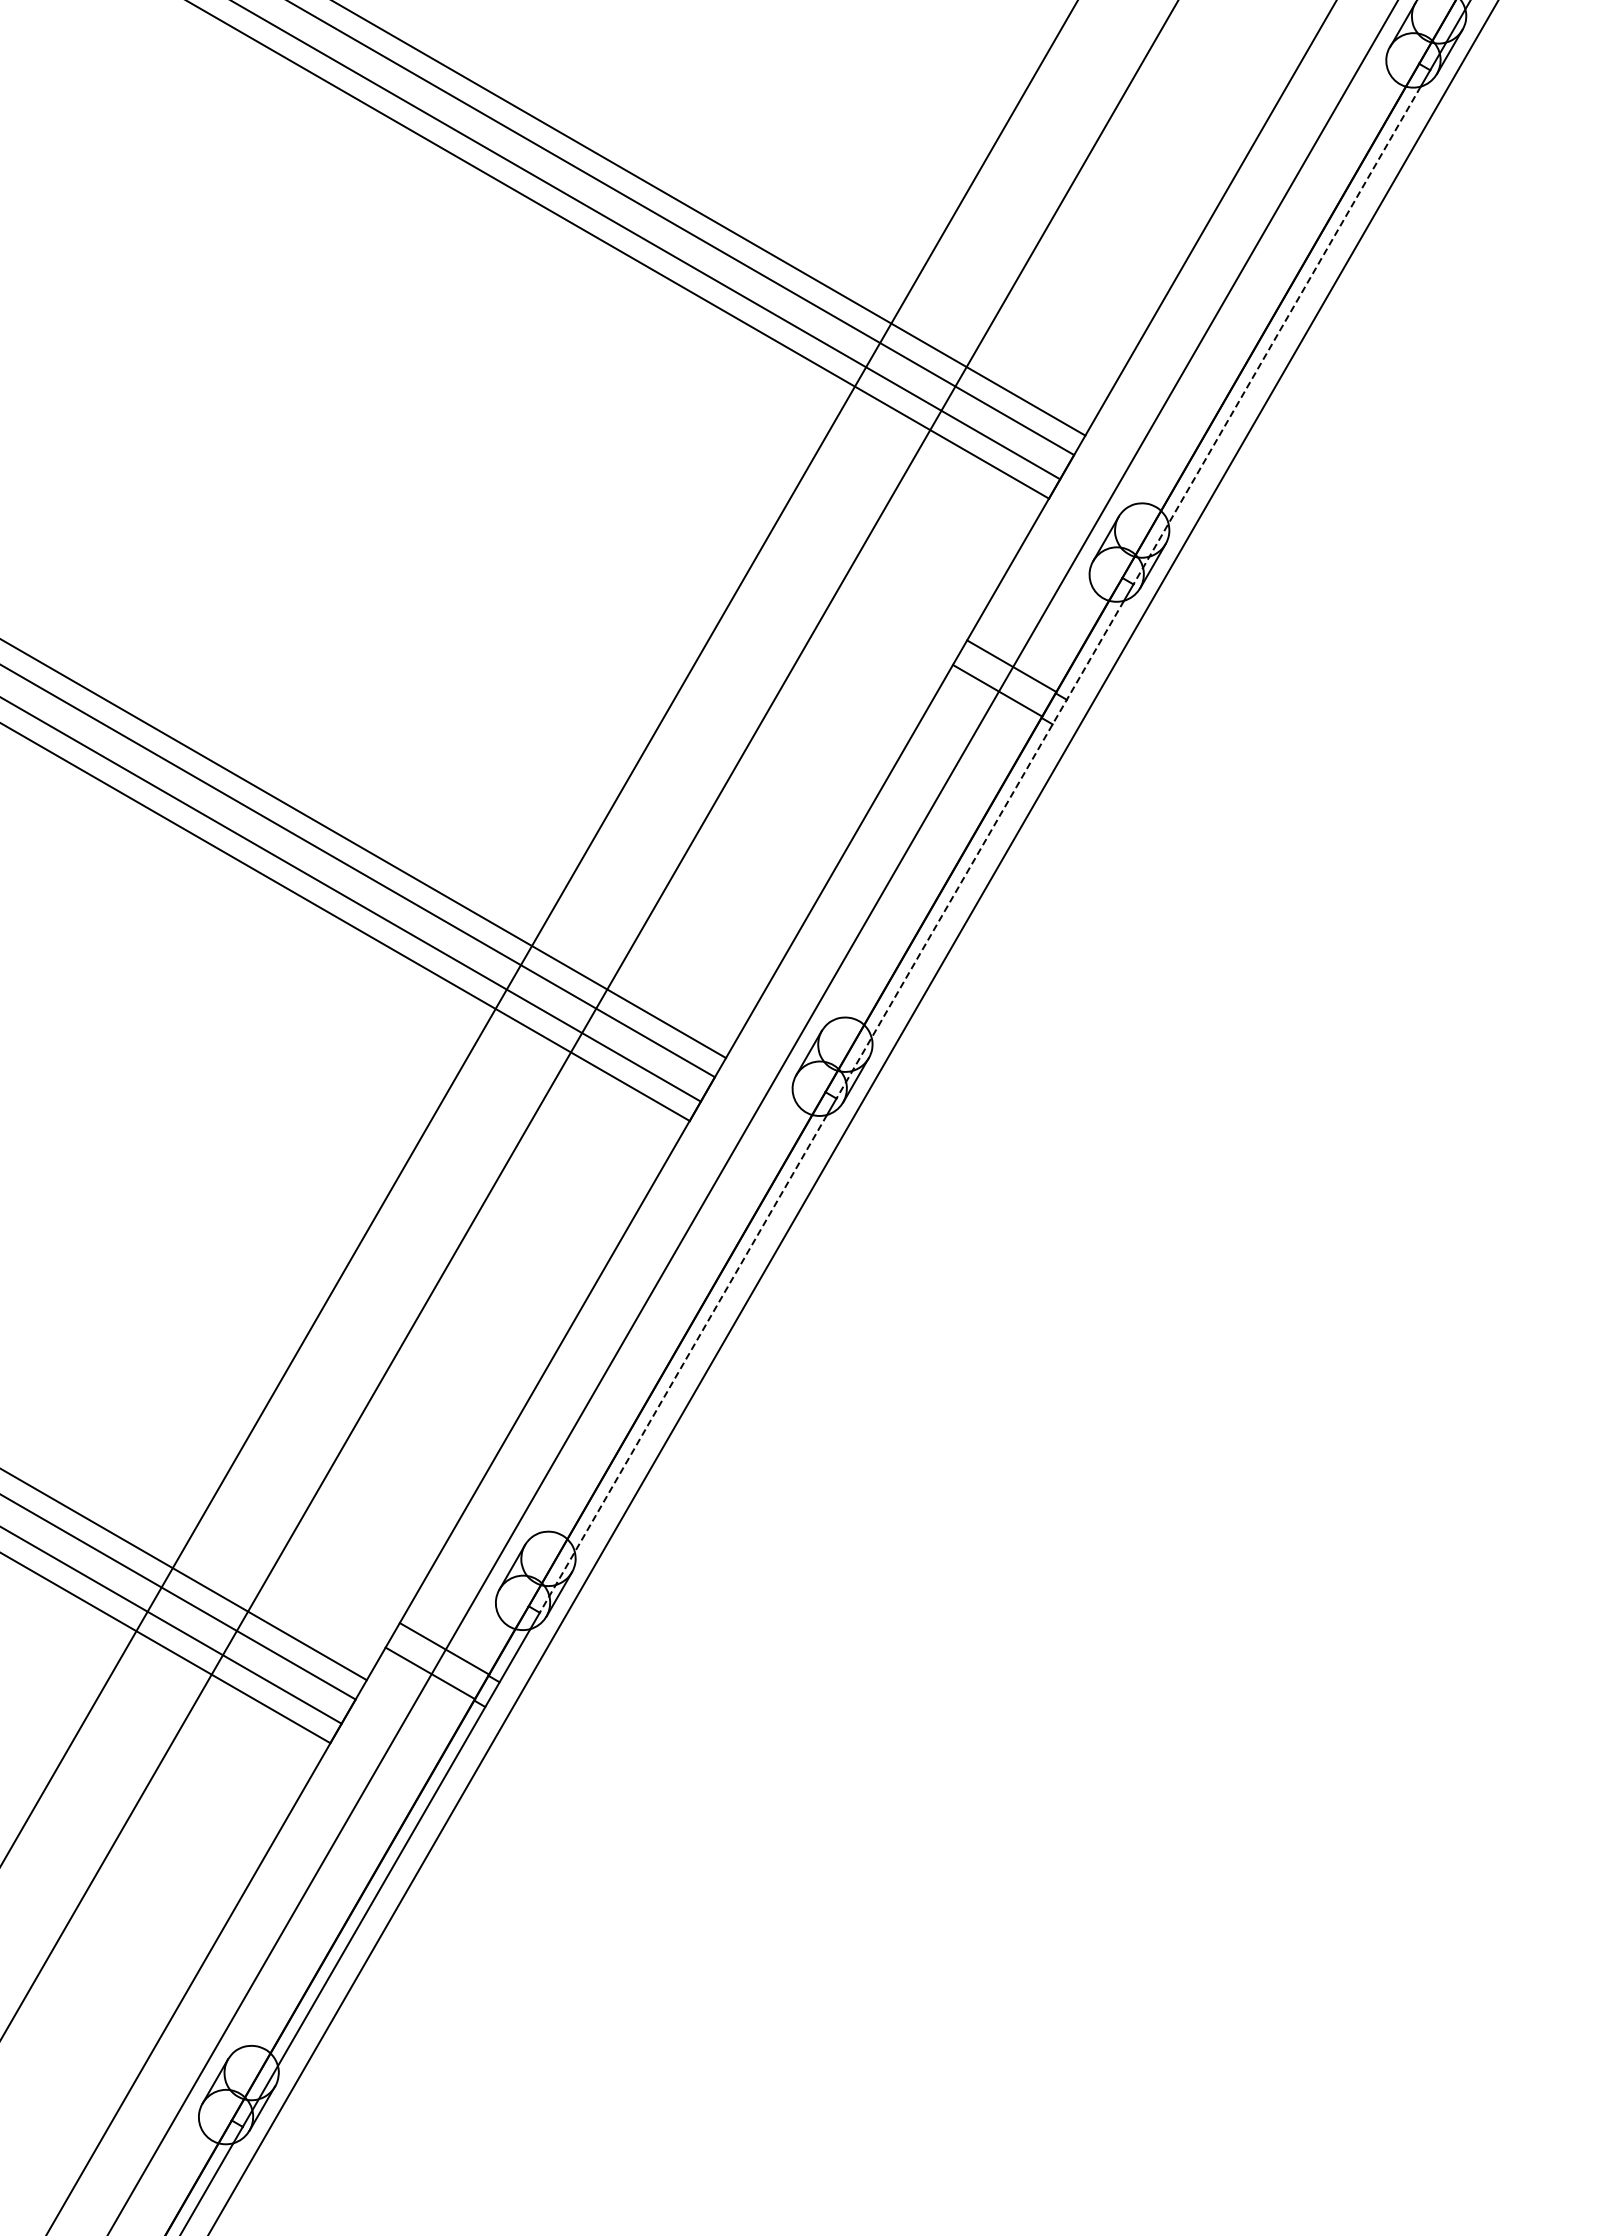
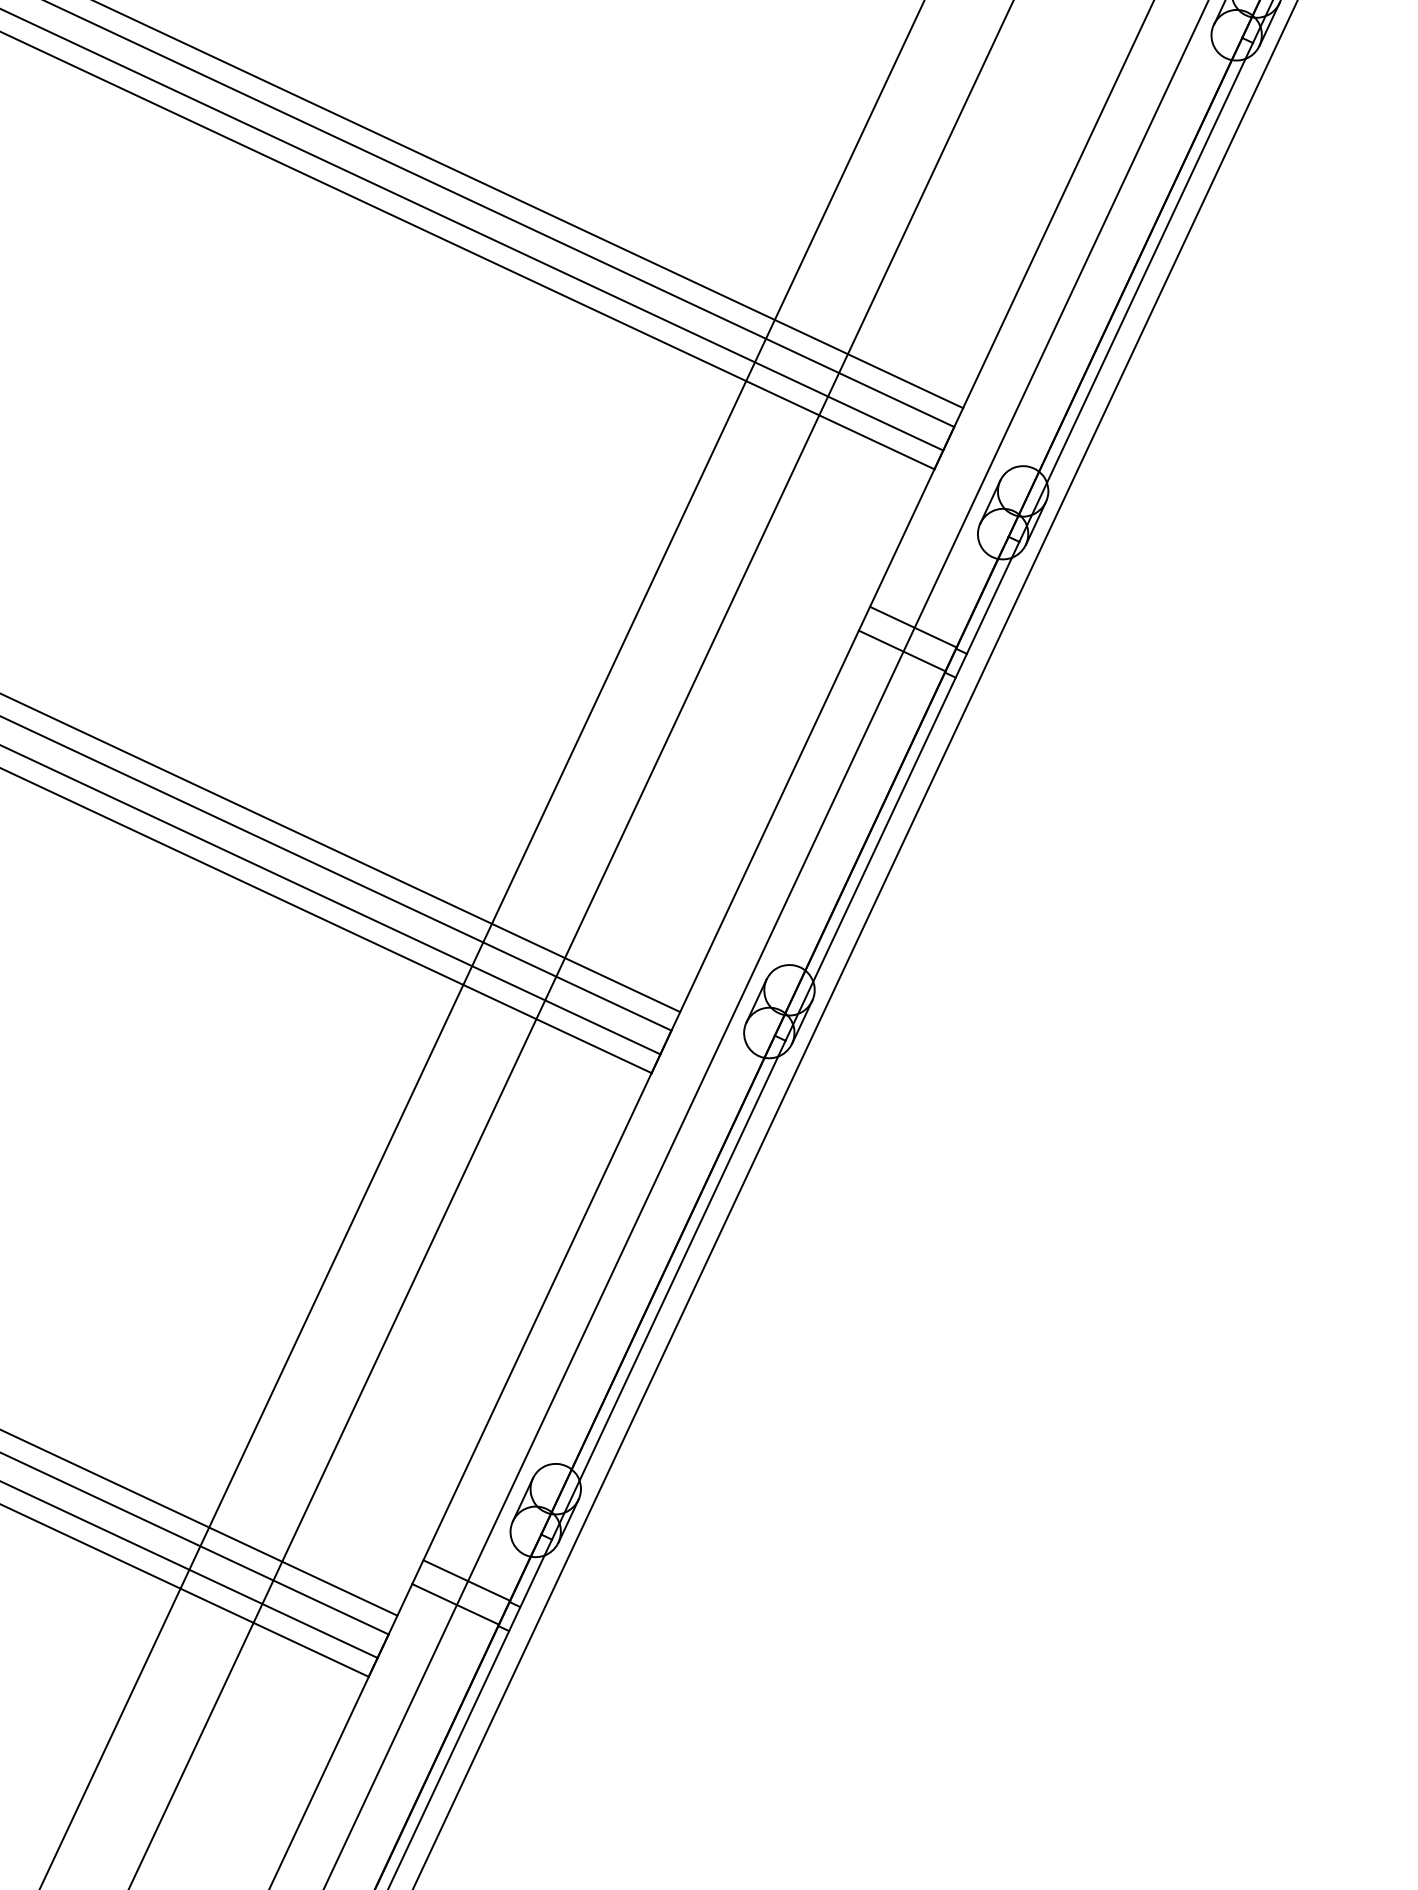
line: (1276, 336) -> (1131, 301), dashed -> solid
line: (979, 850) -> (898, 800), dashed -> solid
line: (683, 1364) -> (665, 1298), dashed -> solid

